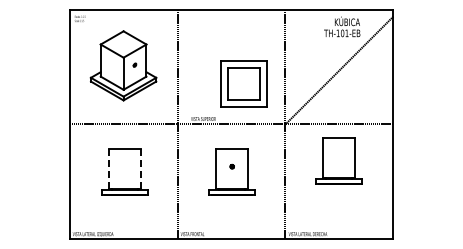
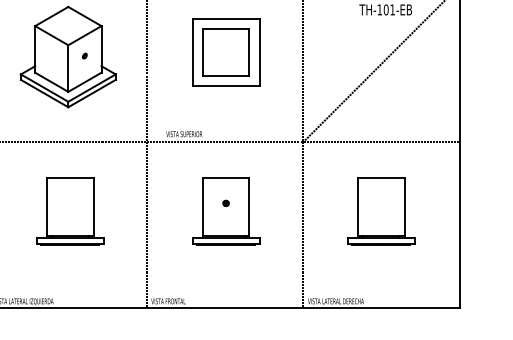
part: (243, 83) -> (224, 52), moved
part: (338, 160) -> (380, 210), moved
line: (108, 169) -> (46, 207), dashed -> solid
line: (141, 169) -> (94, 207), dashed -> solid

